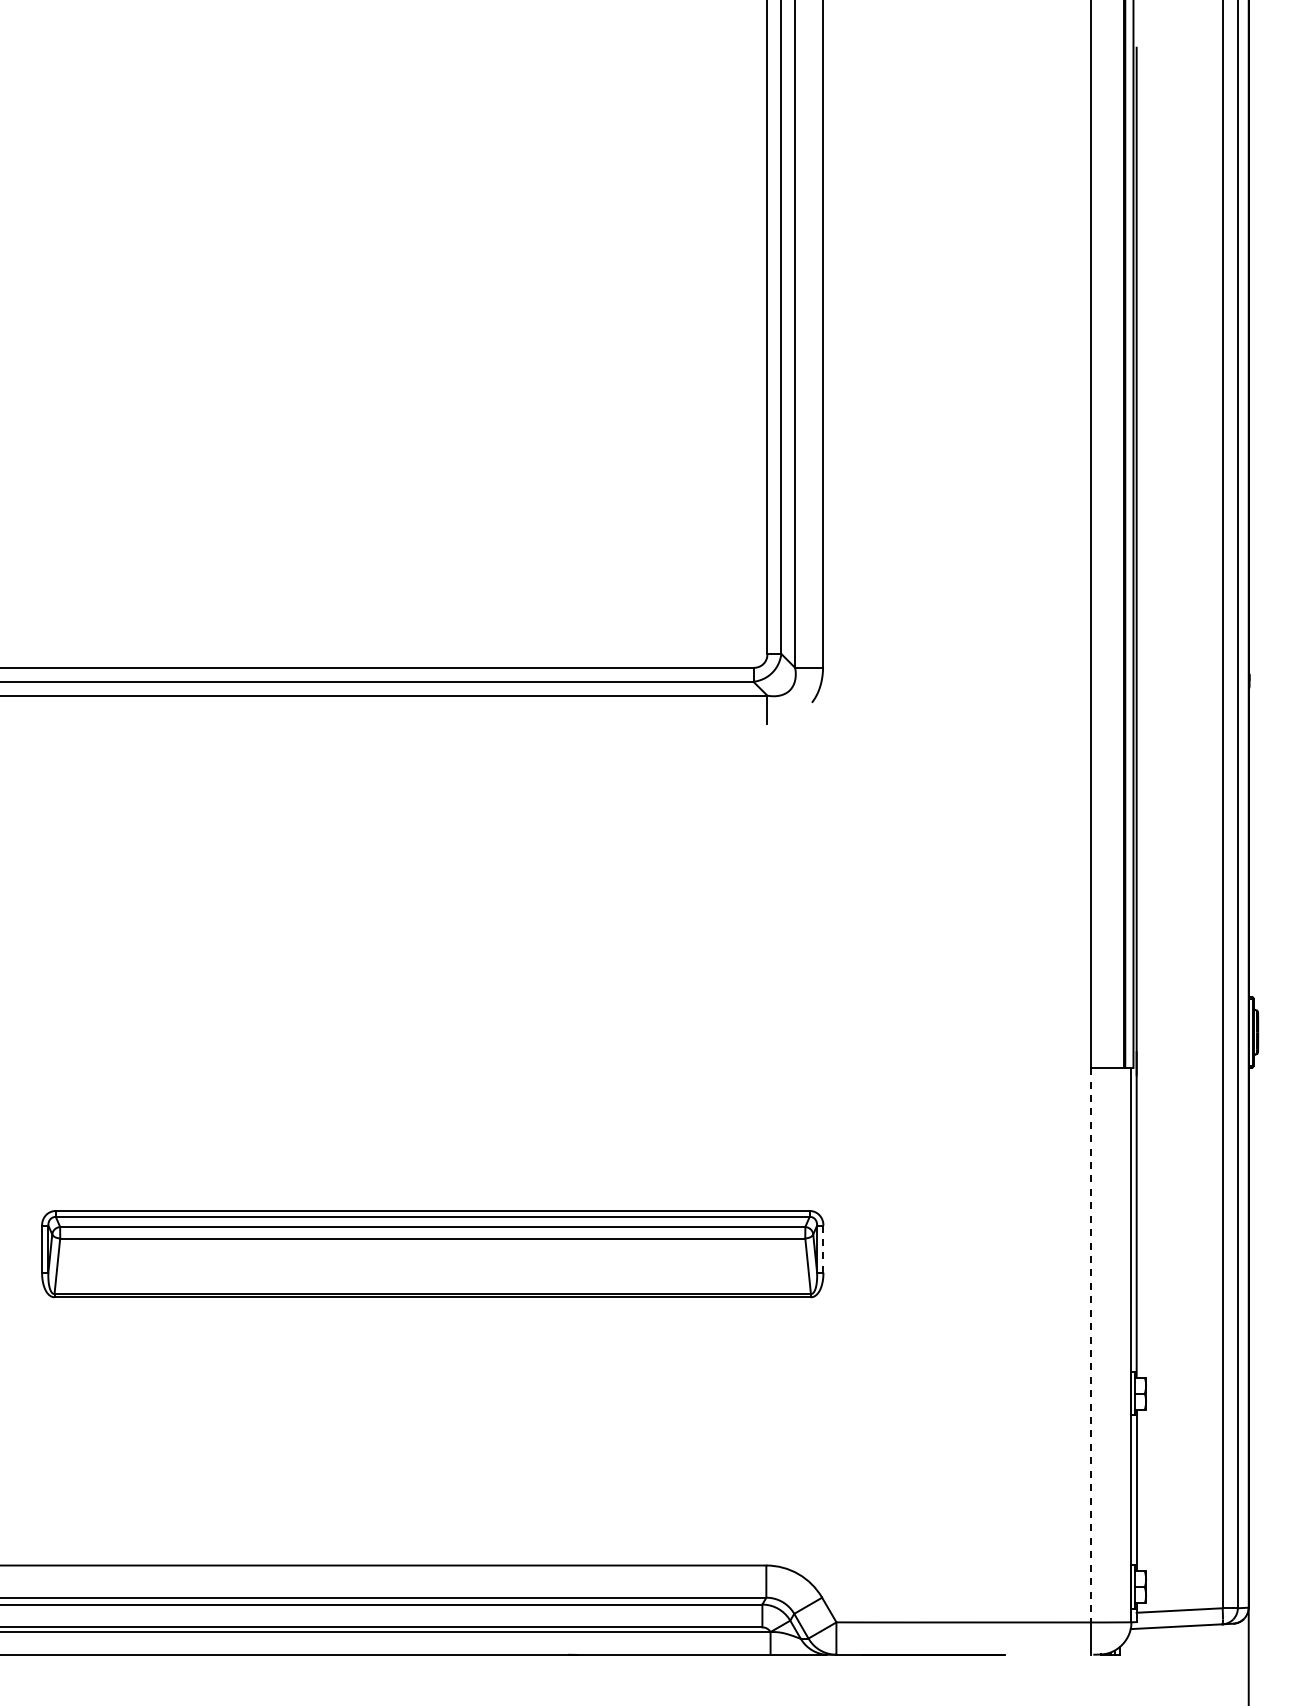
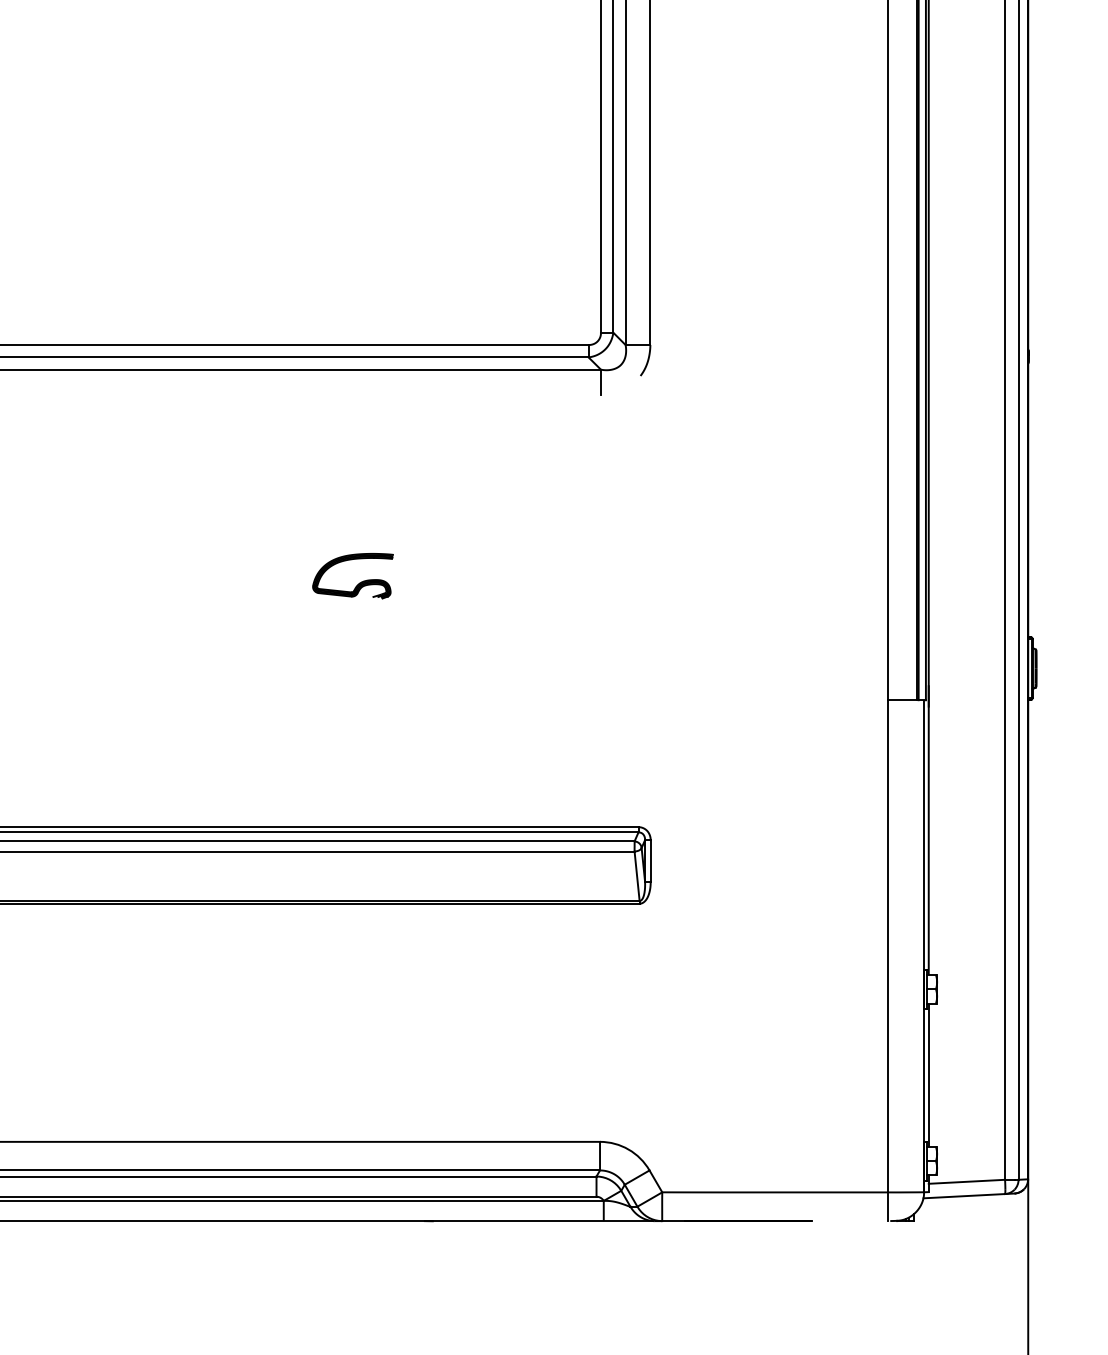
part: (495, 935) -> (359, 582), added
line: (823, 1249) -> (650, 861), dashed -> solid
line: (1091, 1345) -> (888, 946), dashed -> solid

